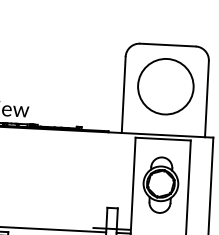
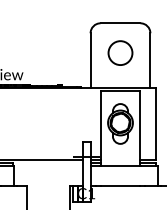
circle: (165, 85) -> (120, 52), size x0.6

